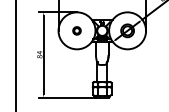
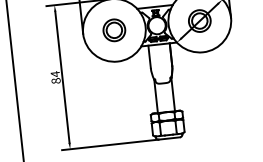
part: (76, 30) -> (113, 29), size x1.67

